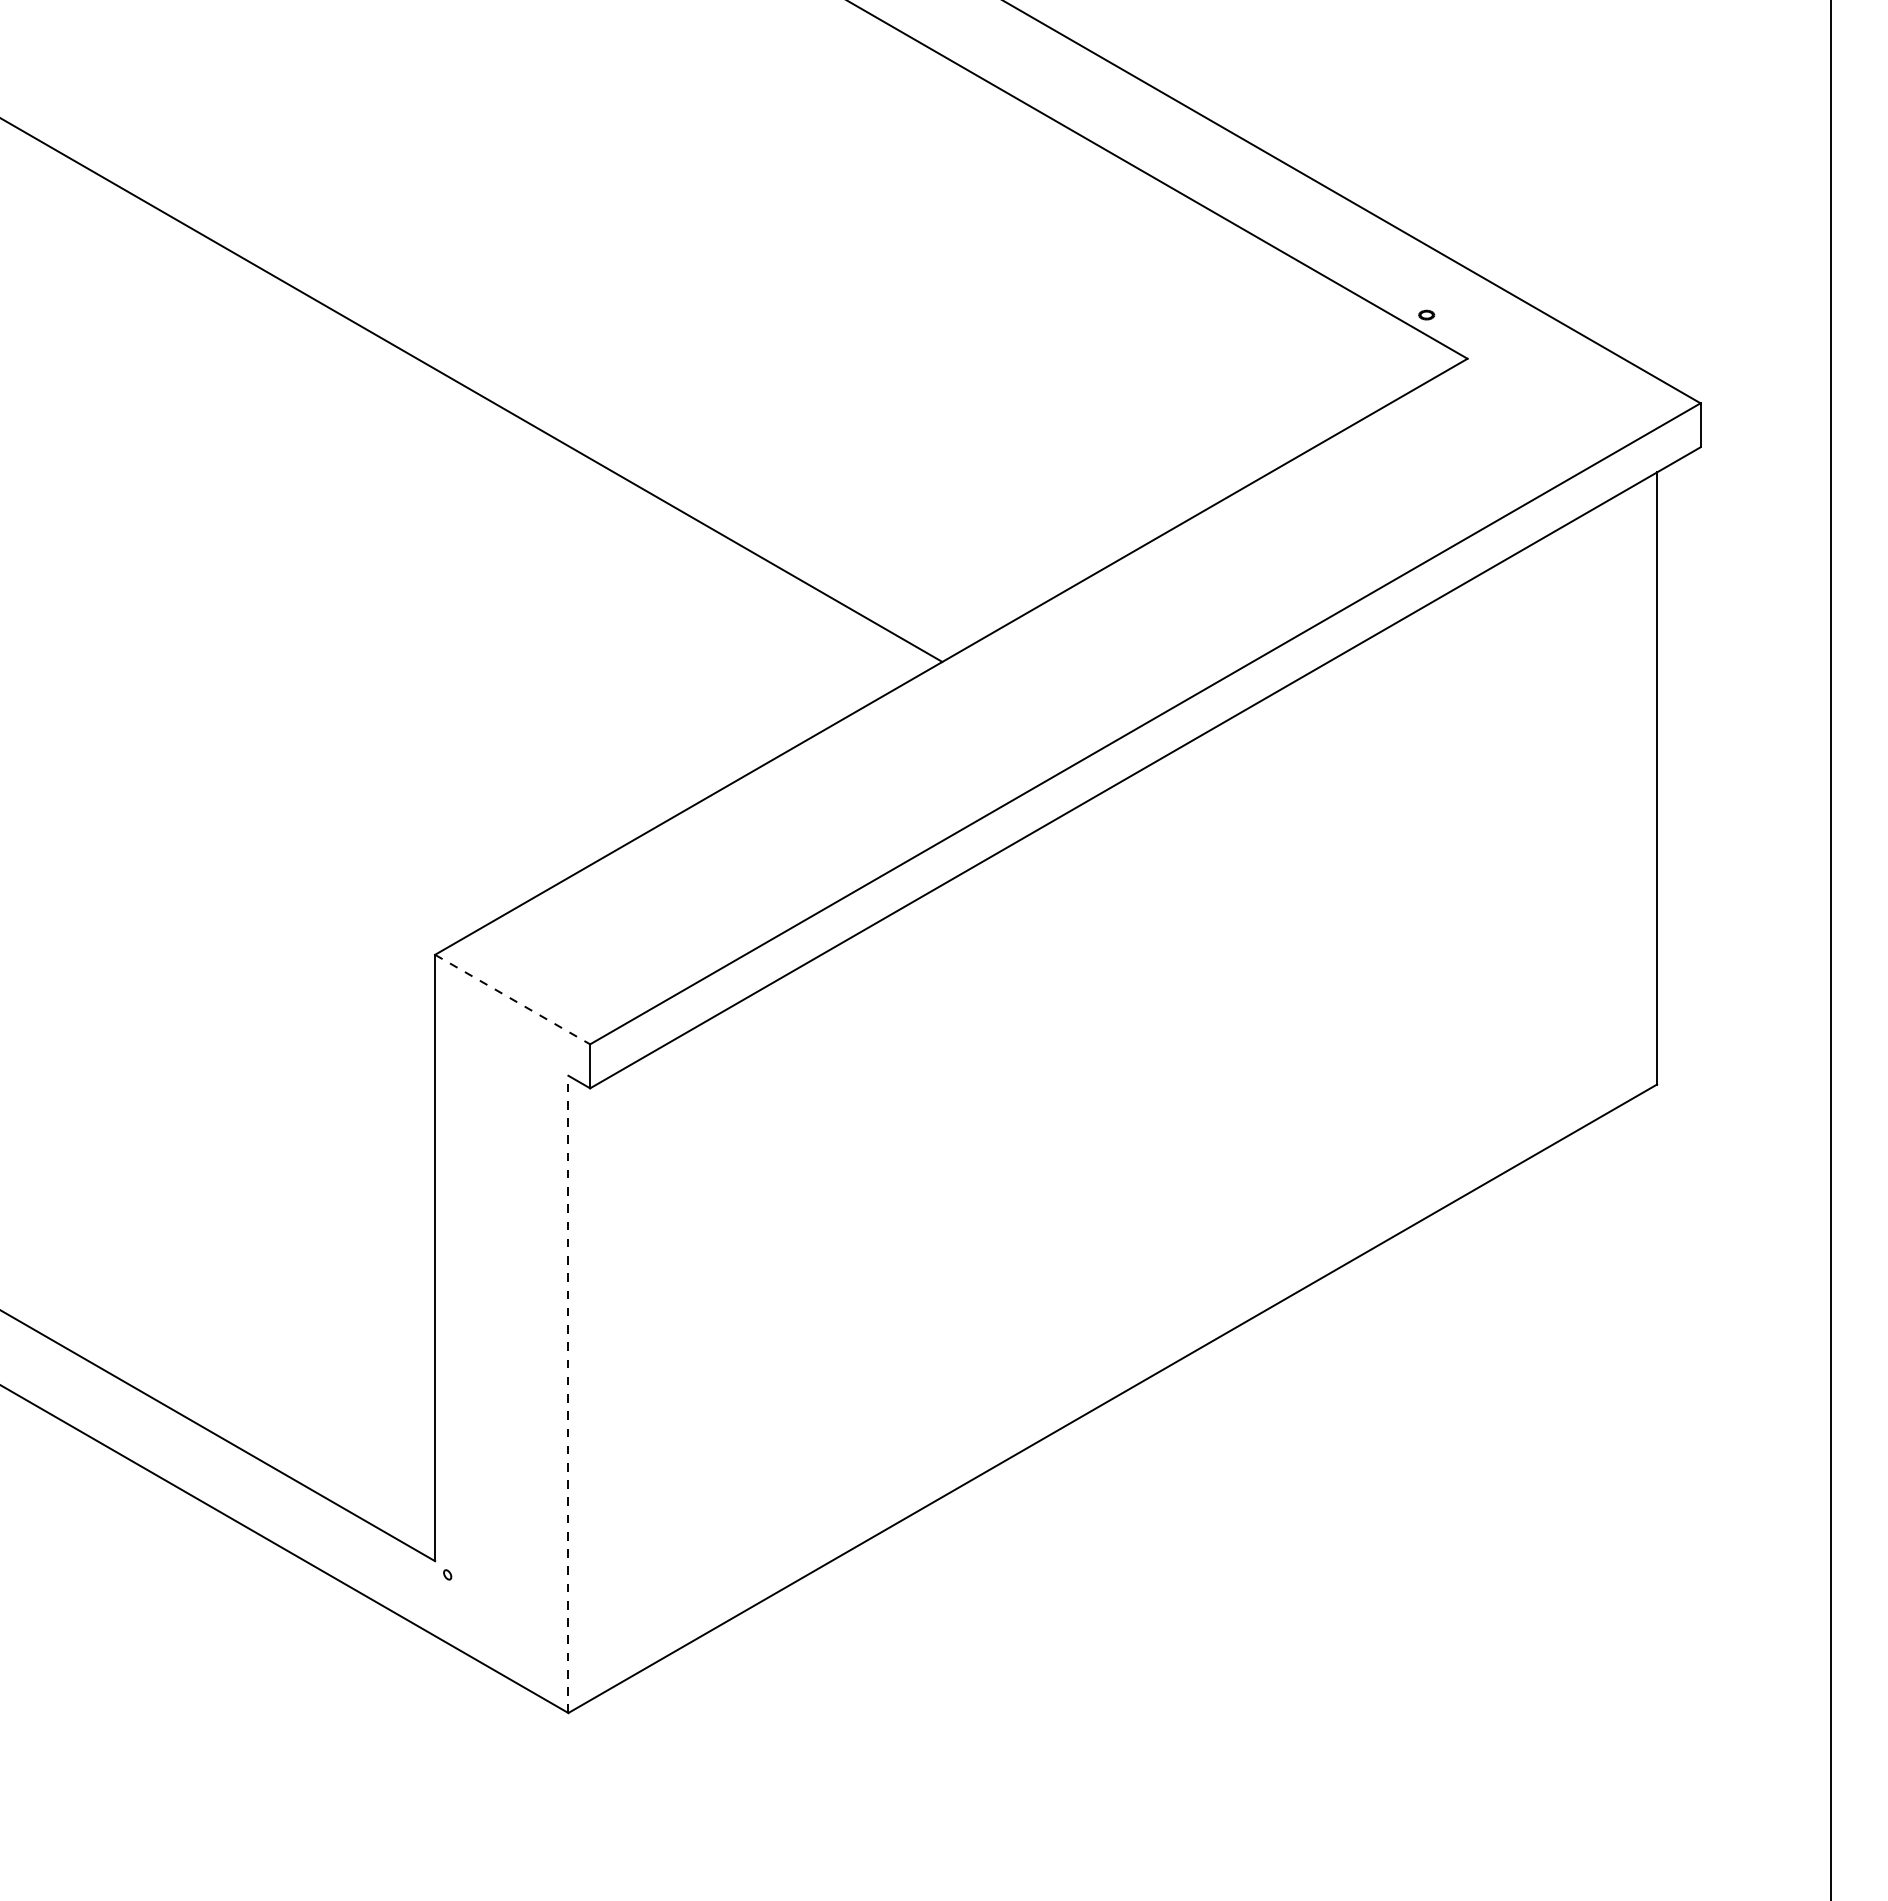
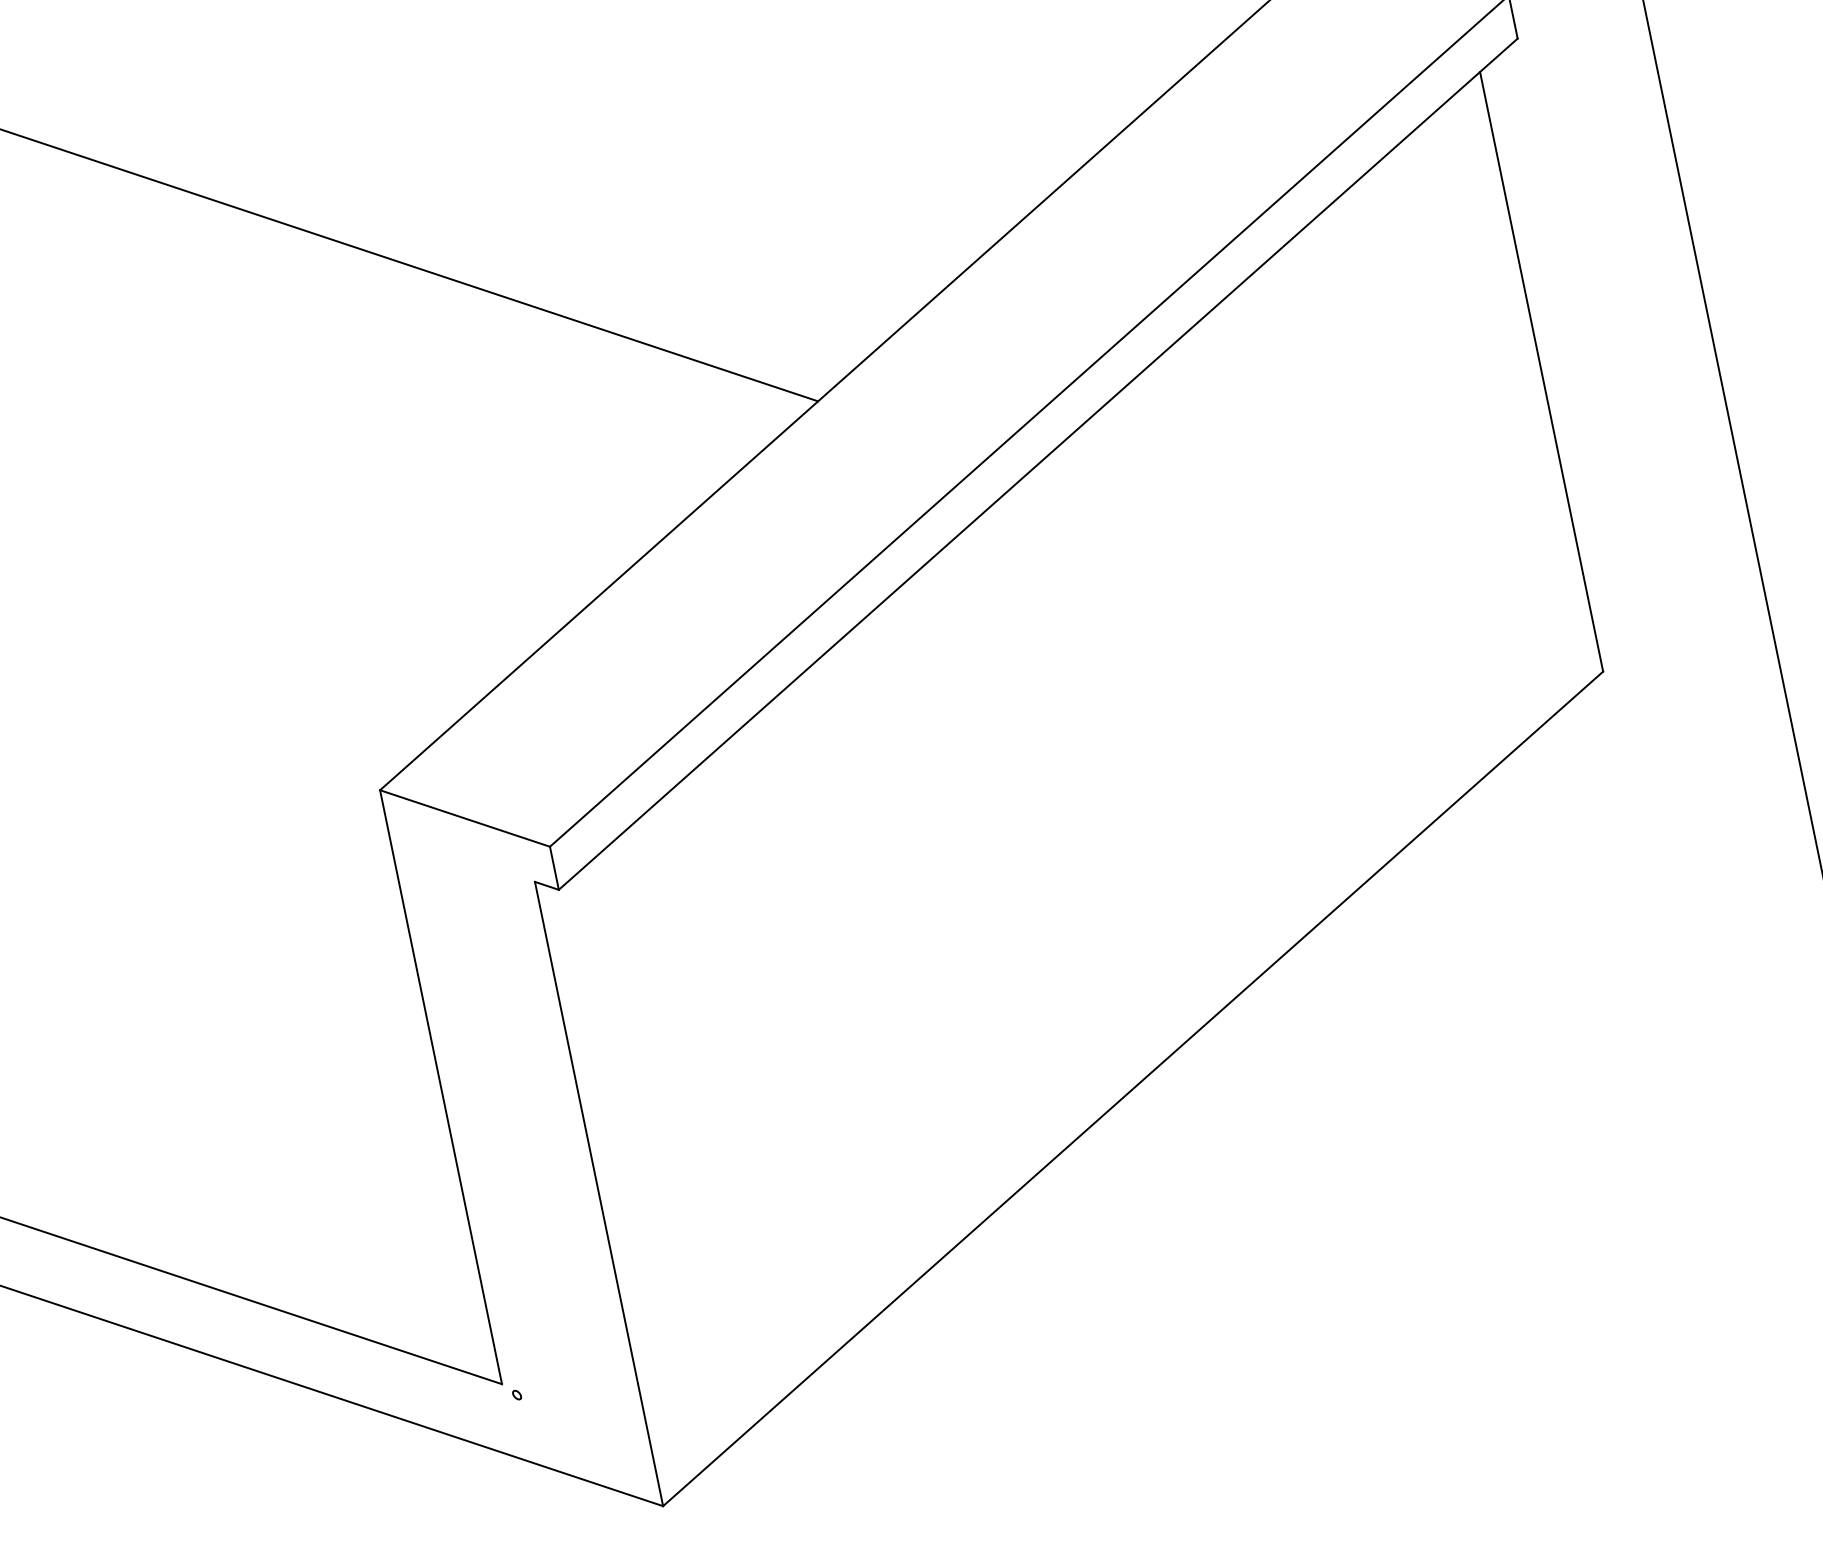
line: (512, 999) -> (464, 818), dashed -> solid
line: (568, 1394) -> (599, 1194), dashed -> solid

